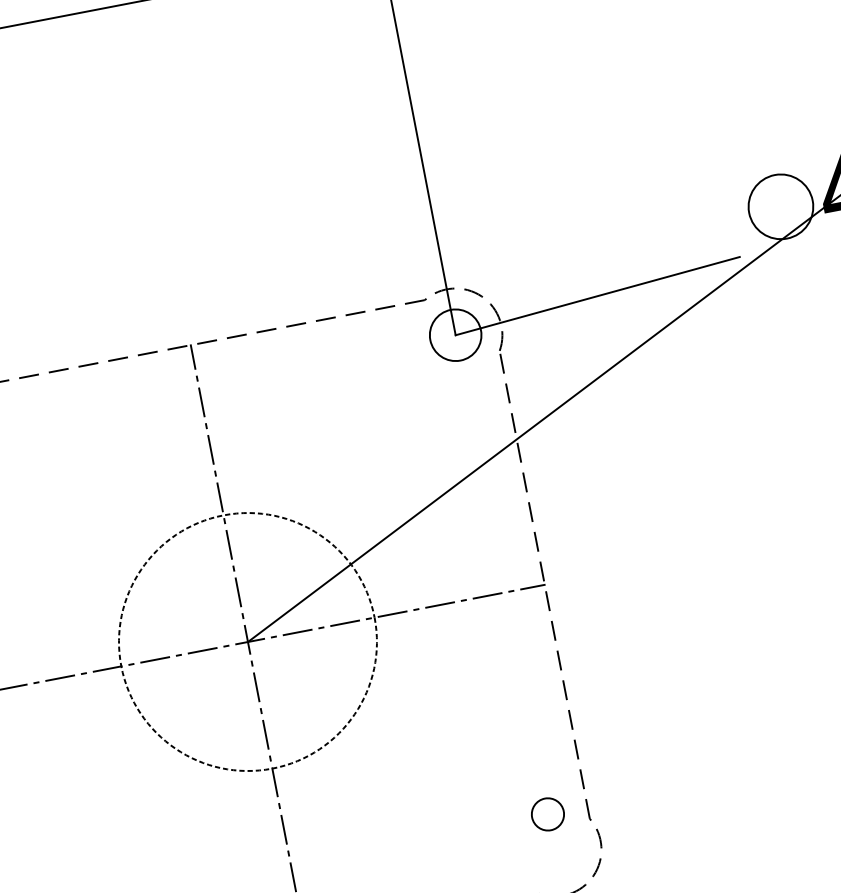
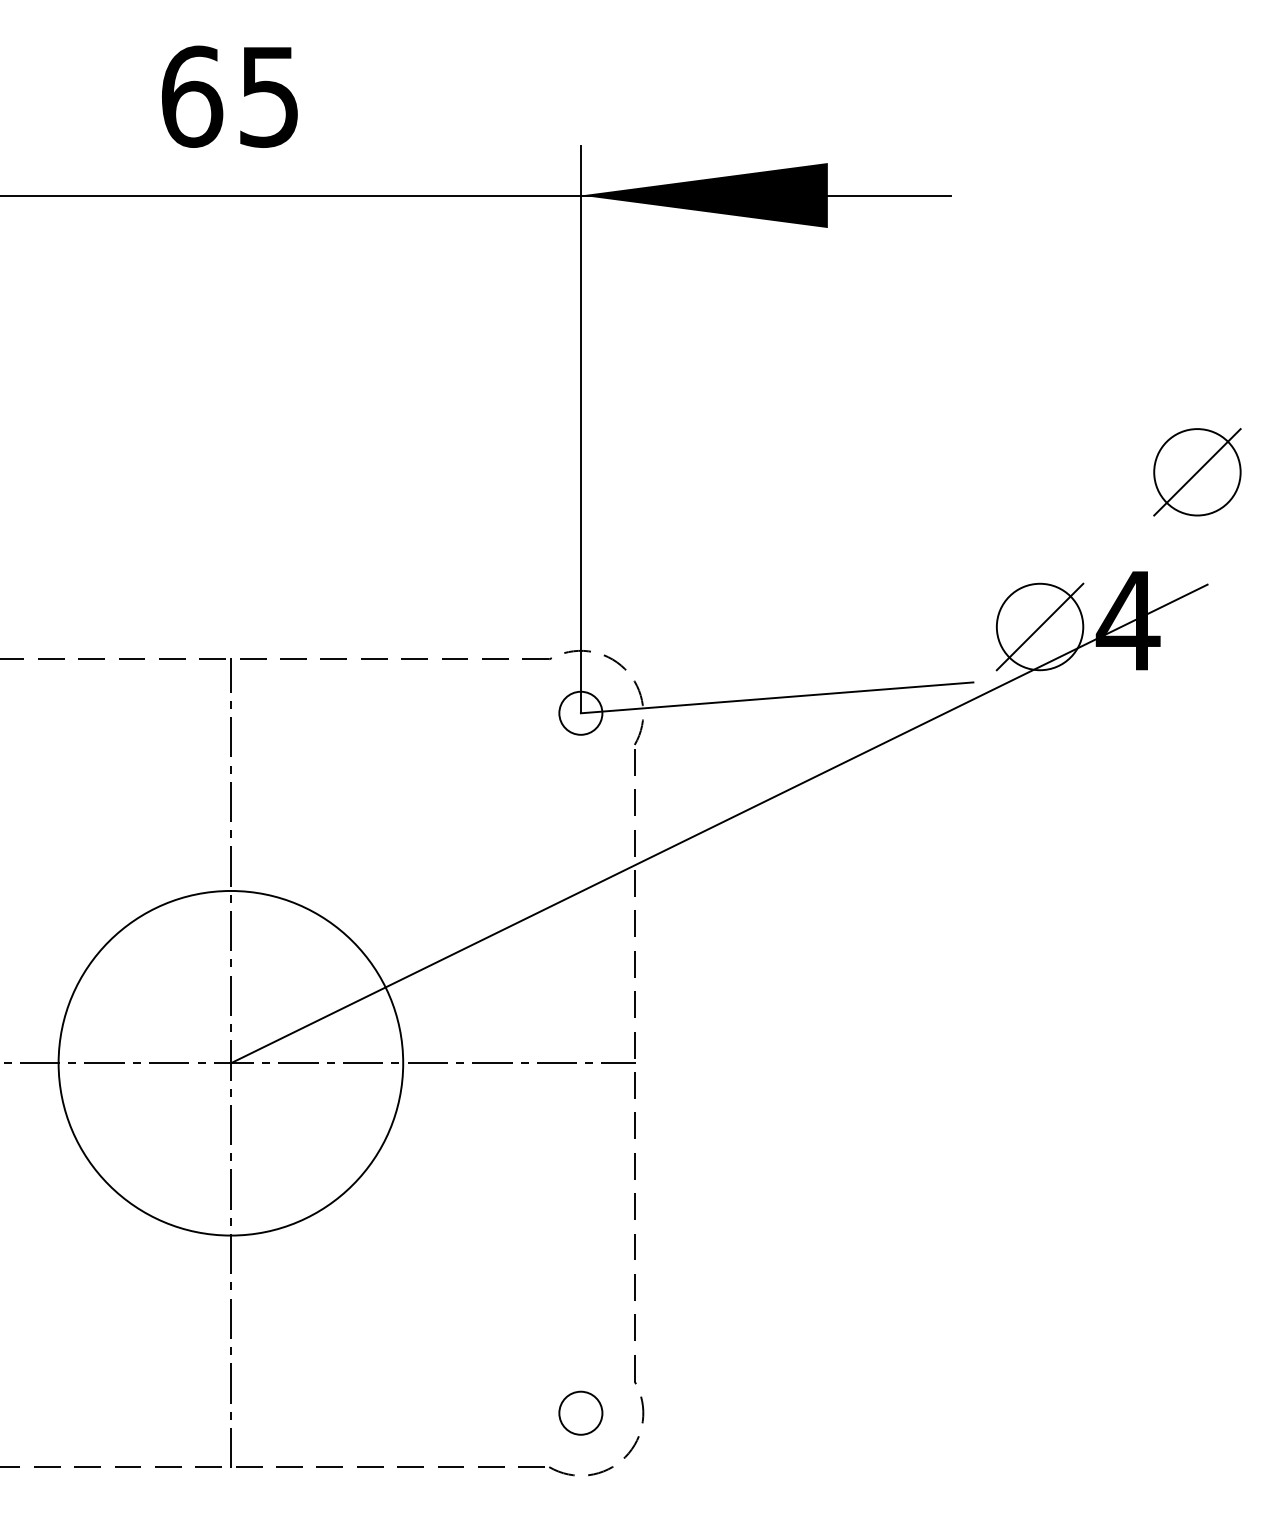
line: (780, 206) -> (1039, 626), added
circle: (455, 334) -> (580, 712), size x0.62
circle: (247, 641) -> (230, 1062), dashed -> solid
circle: (547, 813) -> (580, 1412), moved

